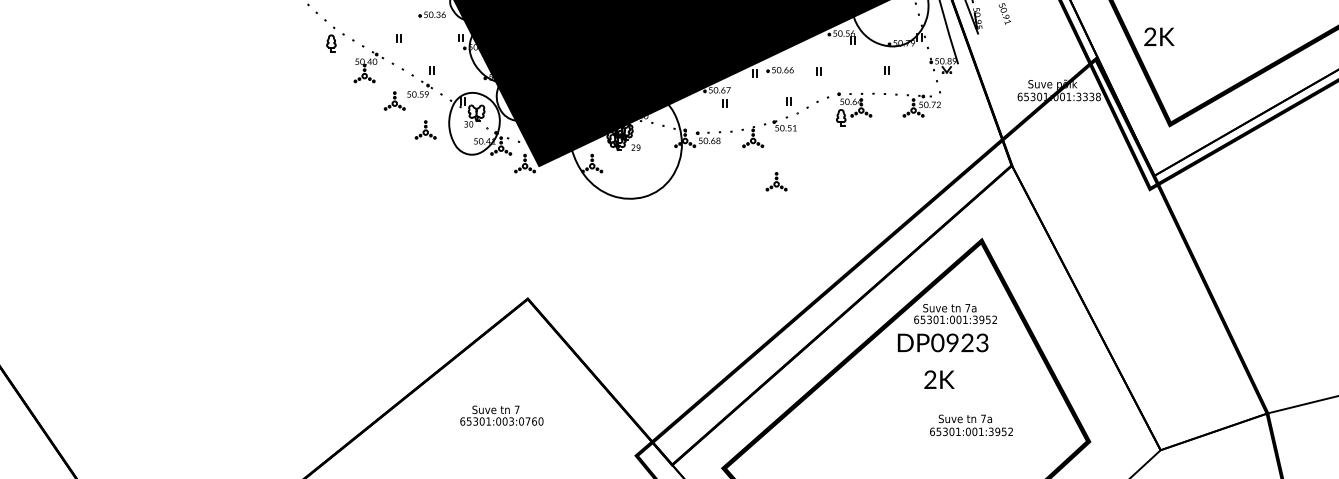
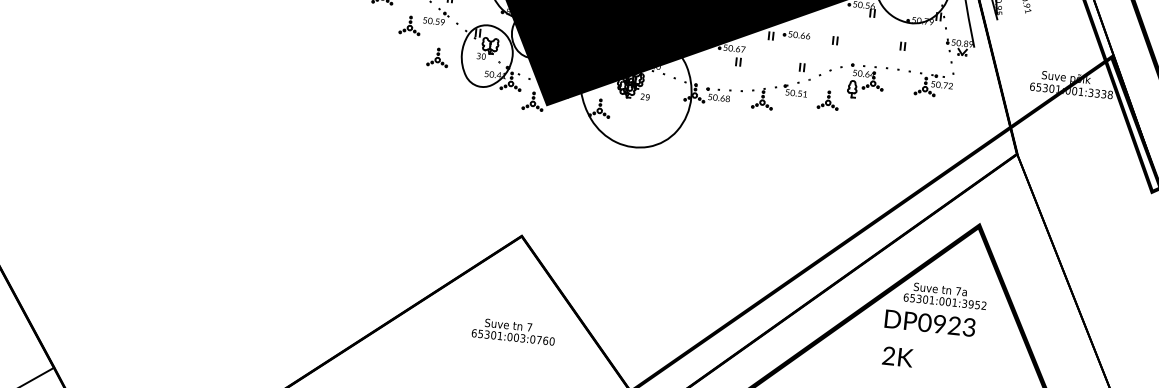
part: (776, 181) -> (828, 100), moved
text: (939, 379) -> (897, 356), moved
text: (501, 415) -> (513, 331), moved

